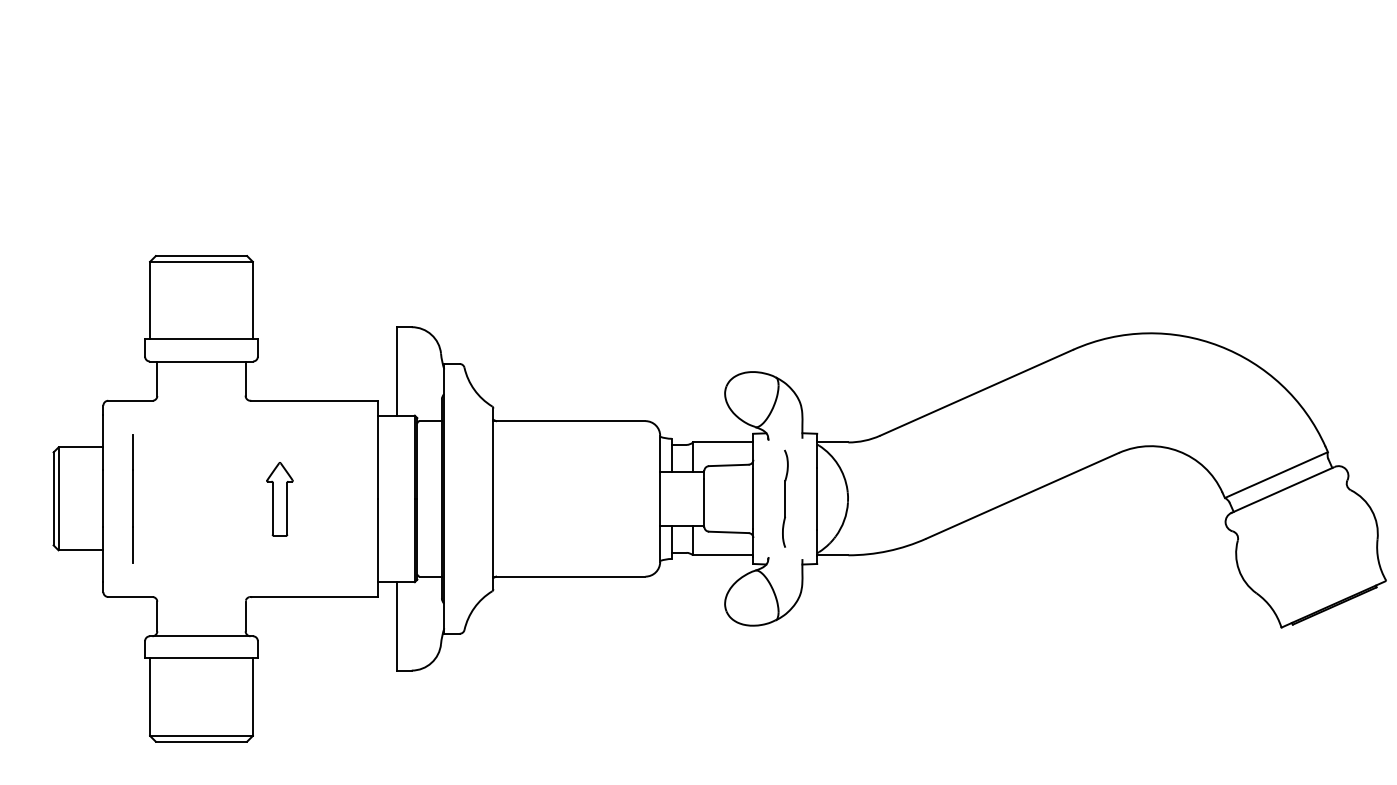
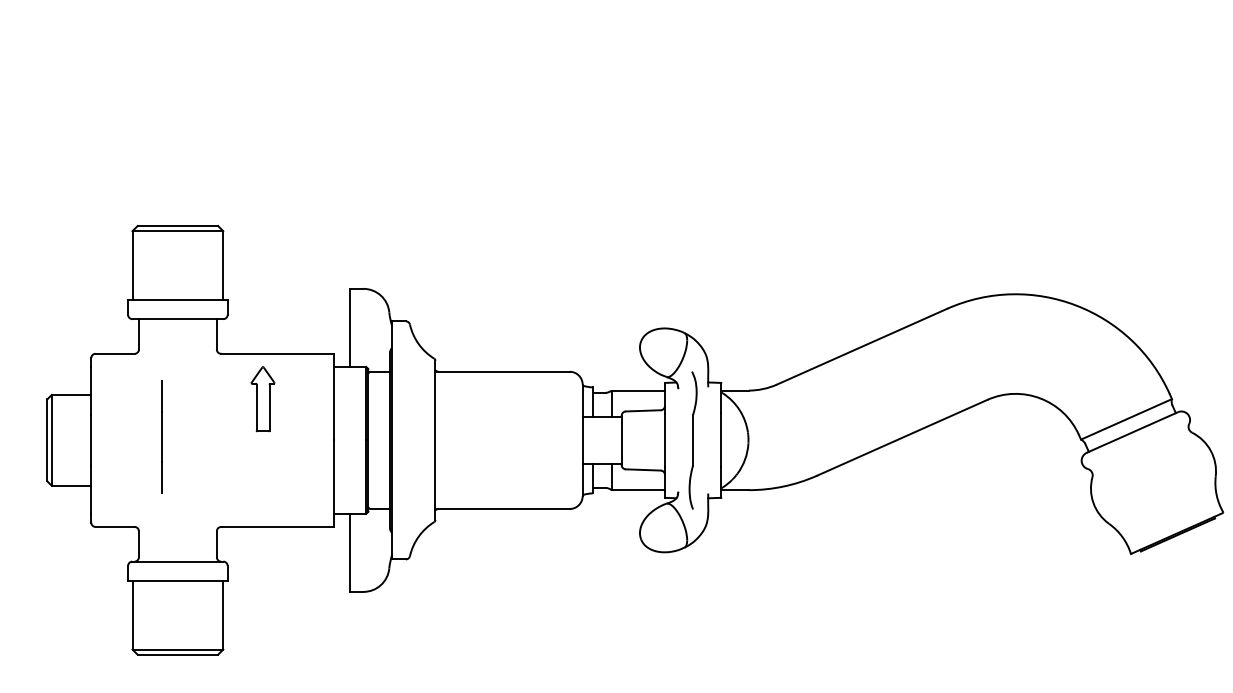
line: (132, 498) -> (162, 436), moved
part: (785, 498) -> (693, 440), size x1.6
part: (279, 499) -> (262, 399), moved

